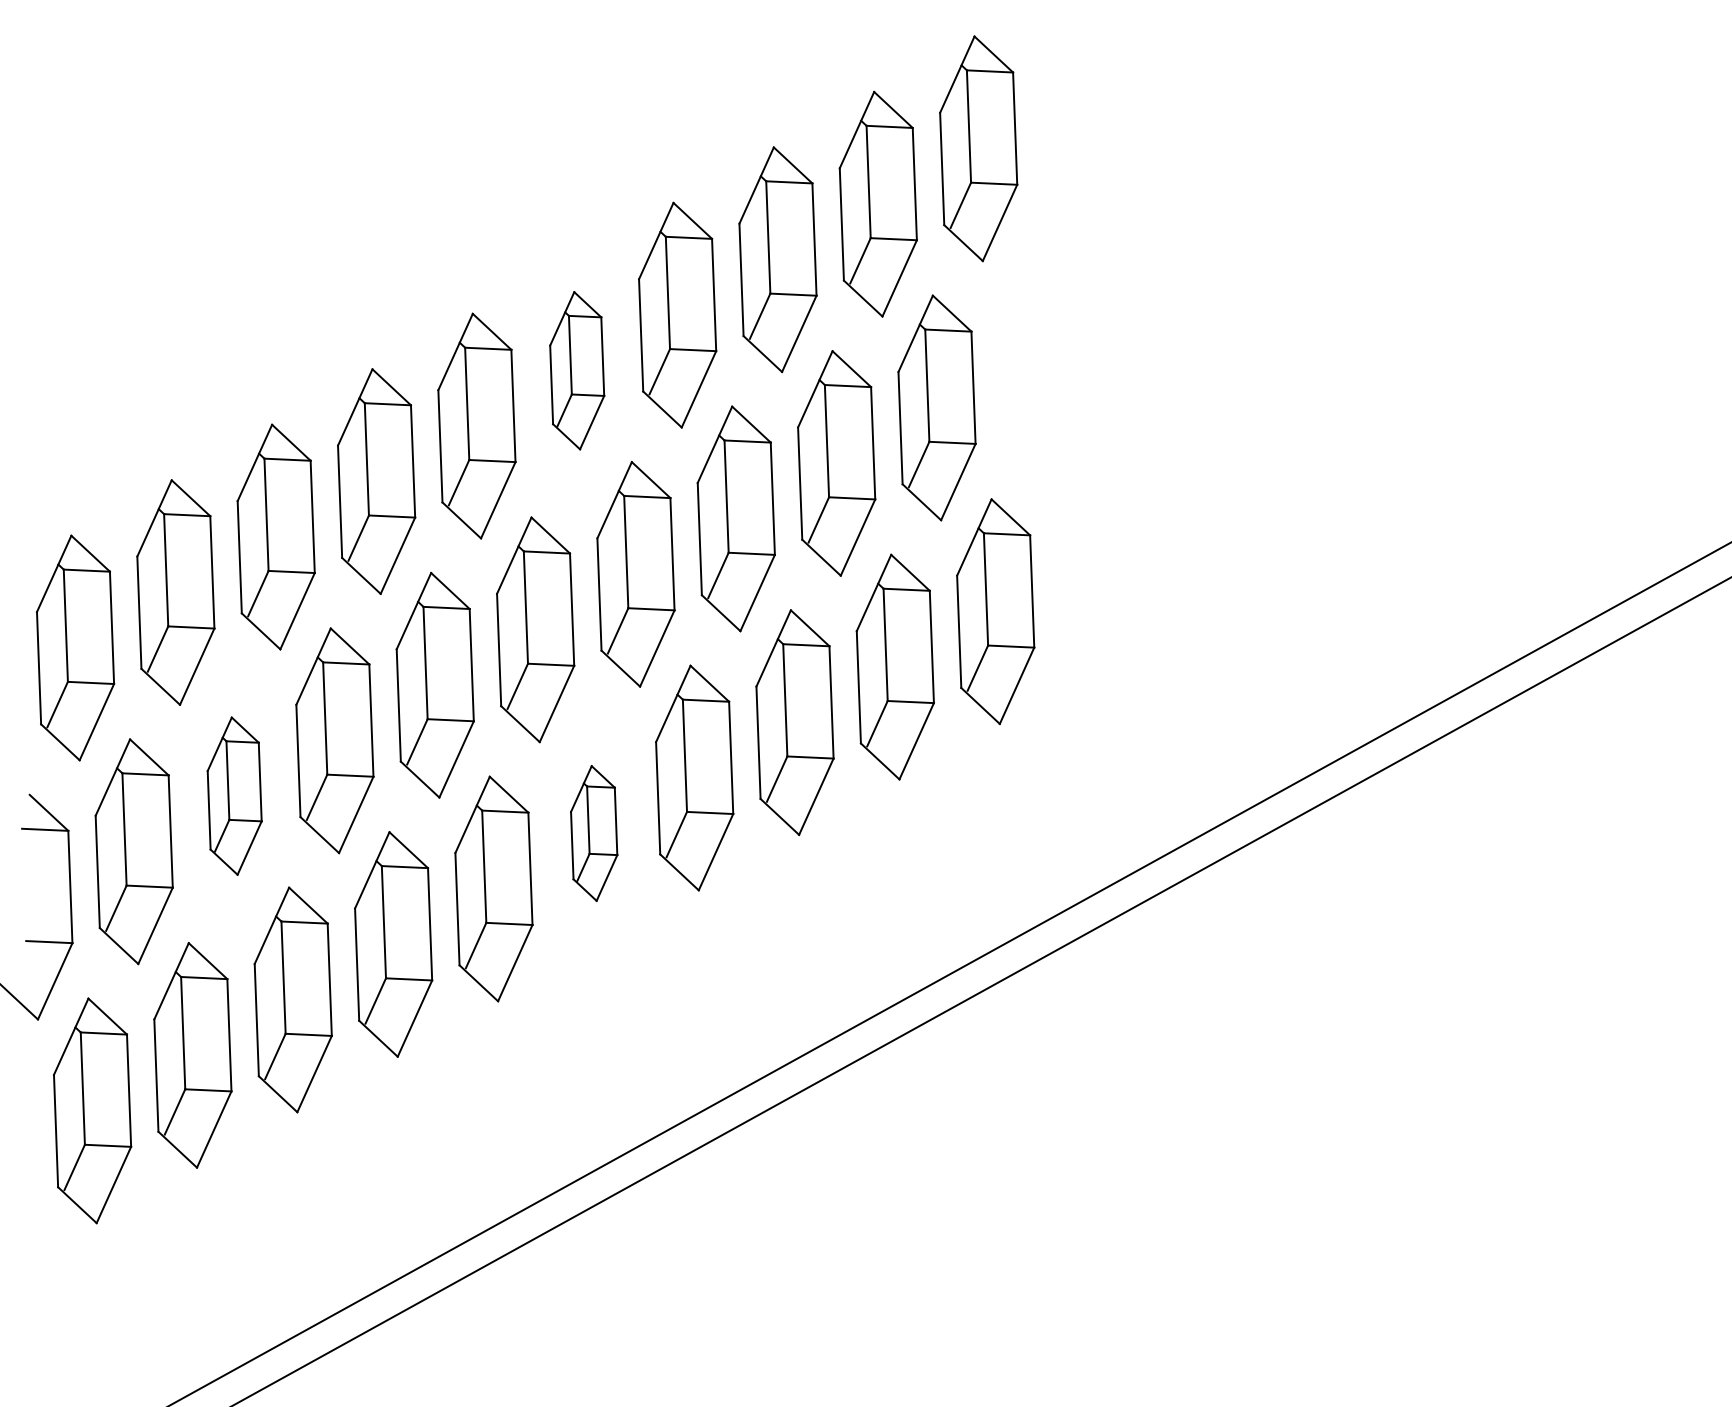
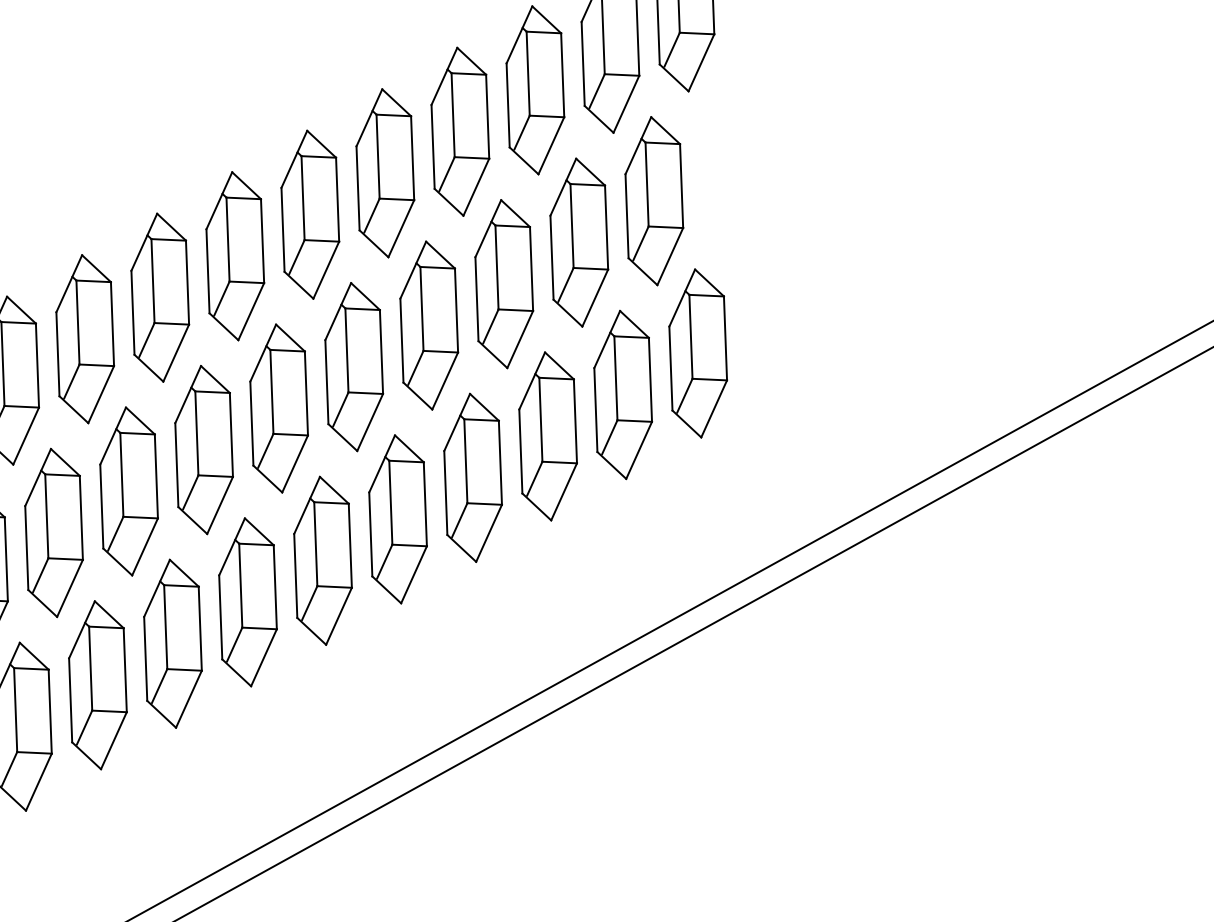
part: (576, 370) -> (384, 173), size x1.43
part: (234, 795) -> (129, 490), size x1.43
part: (593, 833) -> (397, 519), size x1.67

